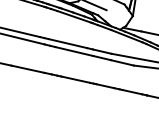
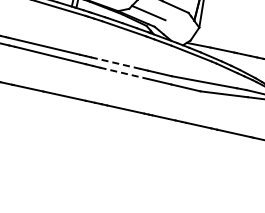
line: (67, 43) -> (115, 63), solid -> dashed
line: (73, 51) -> (123, 73), solid -> dashed

